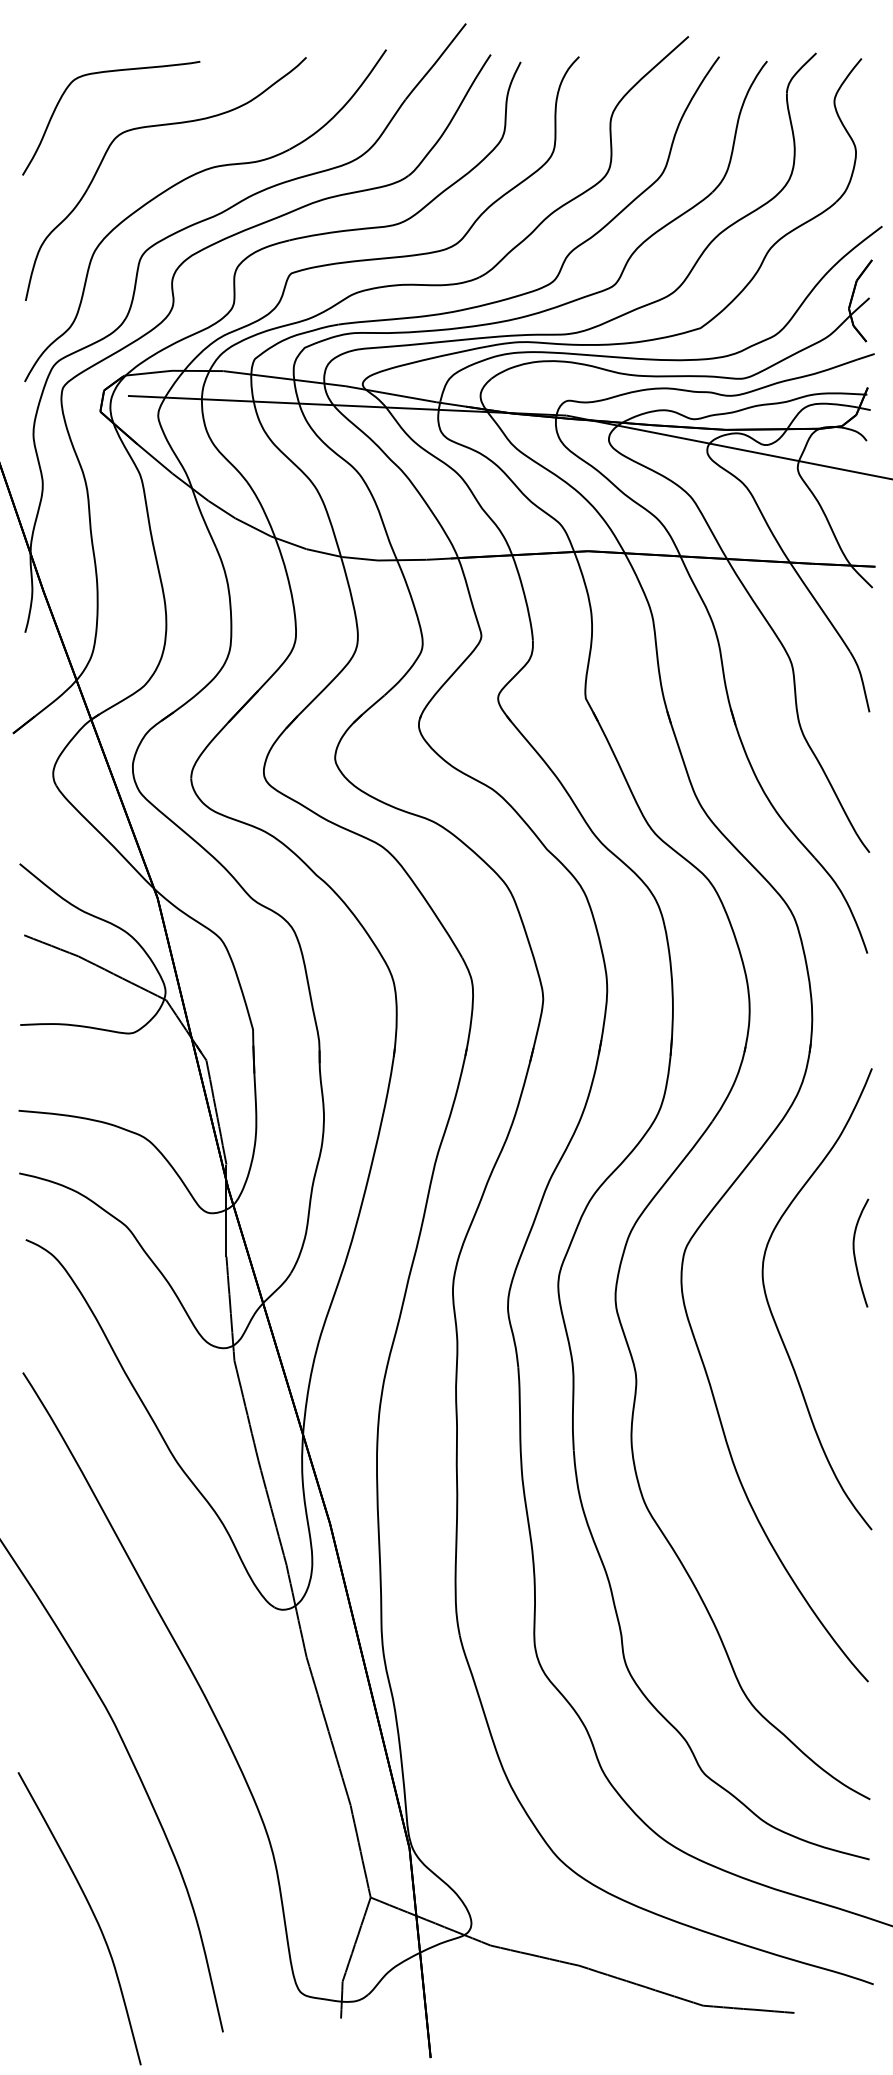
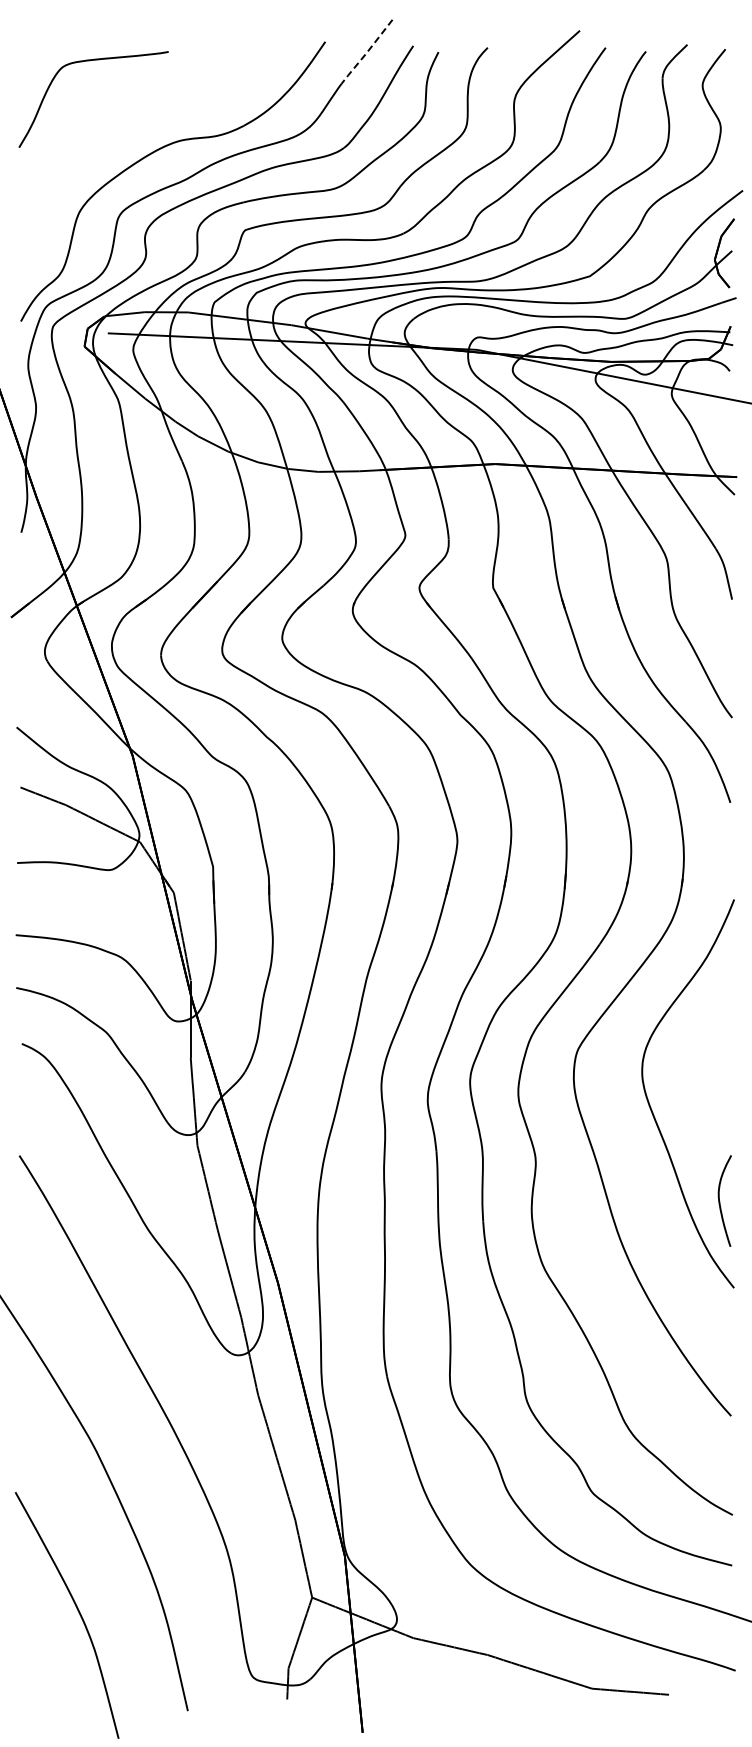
line: (435, 63) -> (366, 53), solid -> dashed
part: (162, 126) -> (136, 106), removed
curve: (855, 1253) -> (720, 1201), moved

